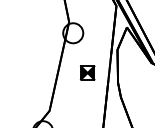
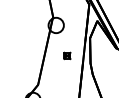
part: (87, 72) -> (67, 55), size x0.6

